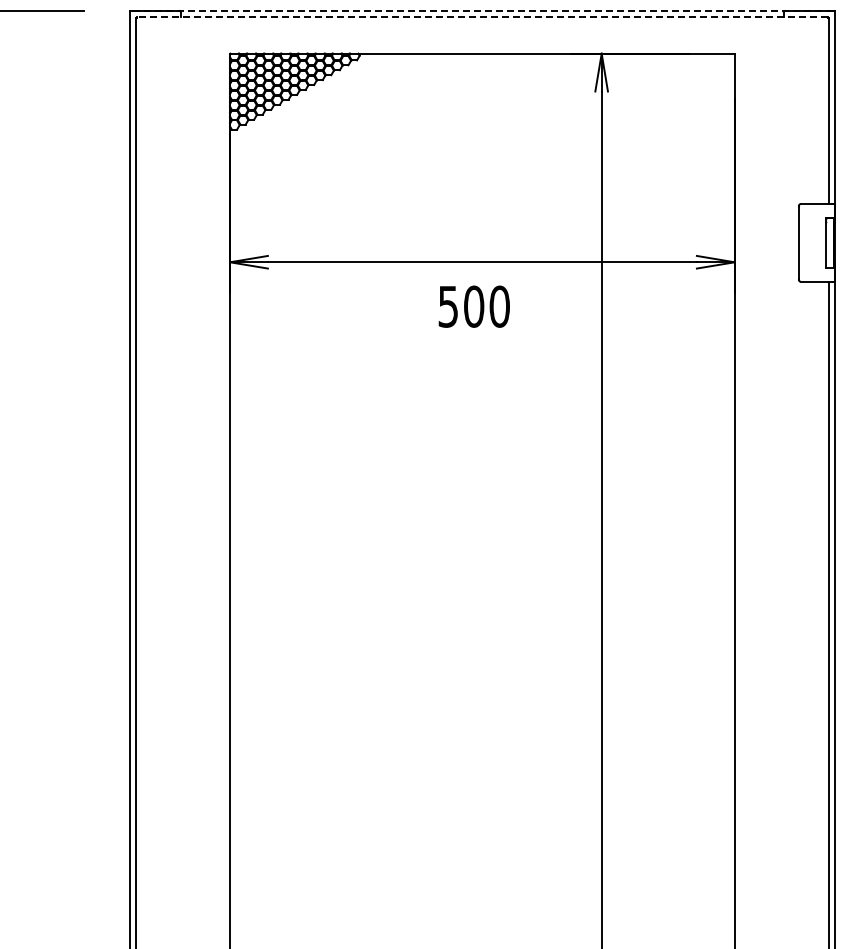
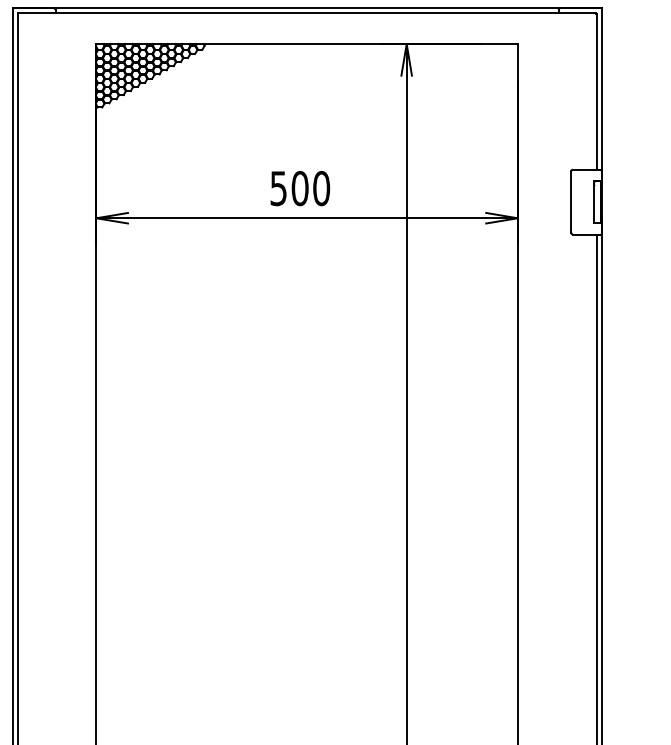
line: (482, 10) -> (307, 8), dashed -> solid
line: (482, 16) -> (307, 13), dashed -> solid
text: (473, 306) -> (299, 188), moved

